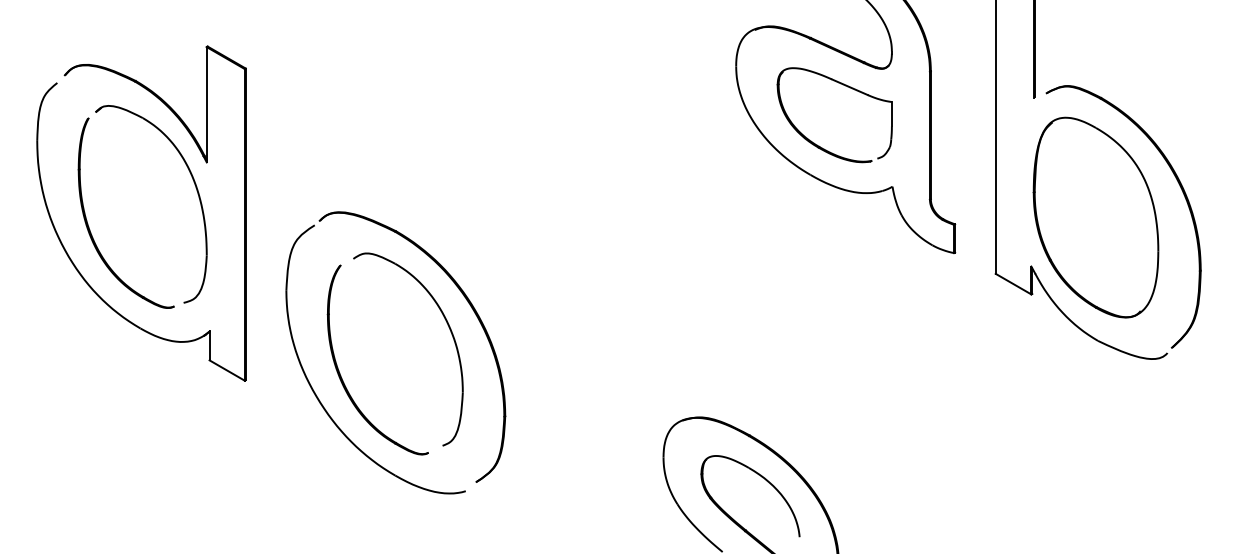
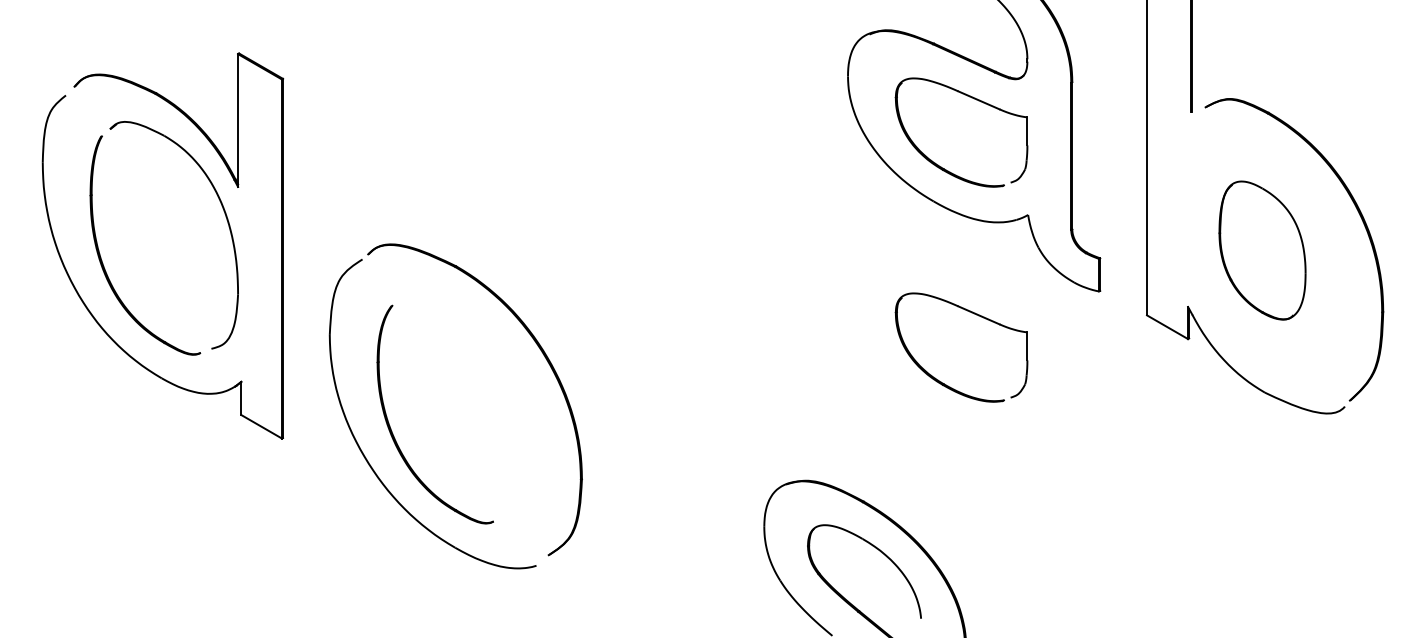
part: (1095, 217) -> (1262, 250), size x0.6
part: (847, 273) -> (976, 315), added
part: (451, 333) -> (519, 384), removed

